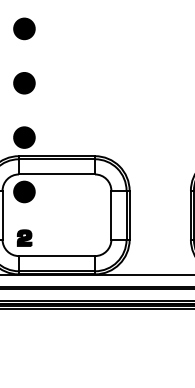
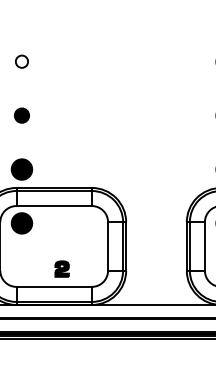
part: (23, 28) -> (21, 61), size x0.6
part: (23, 83) -> (21, 115), size x0.7
part: (23, 237) -> (61, 268), moved

